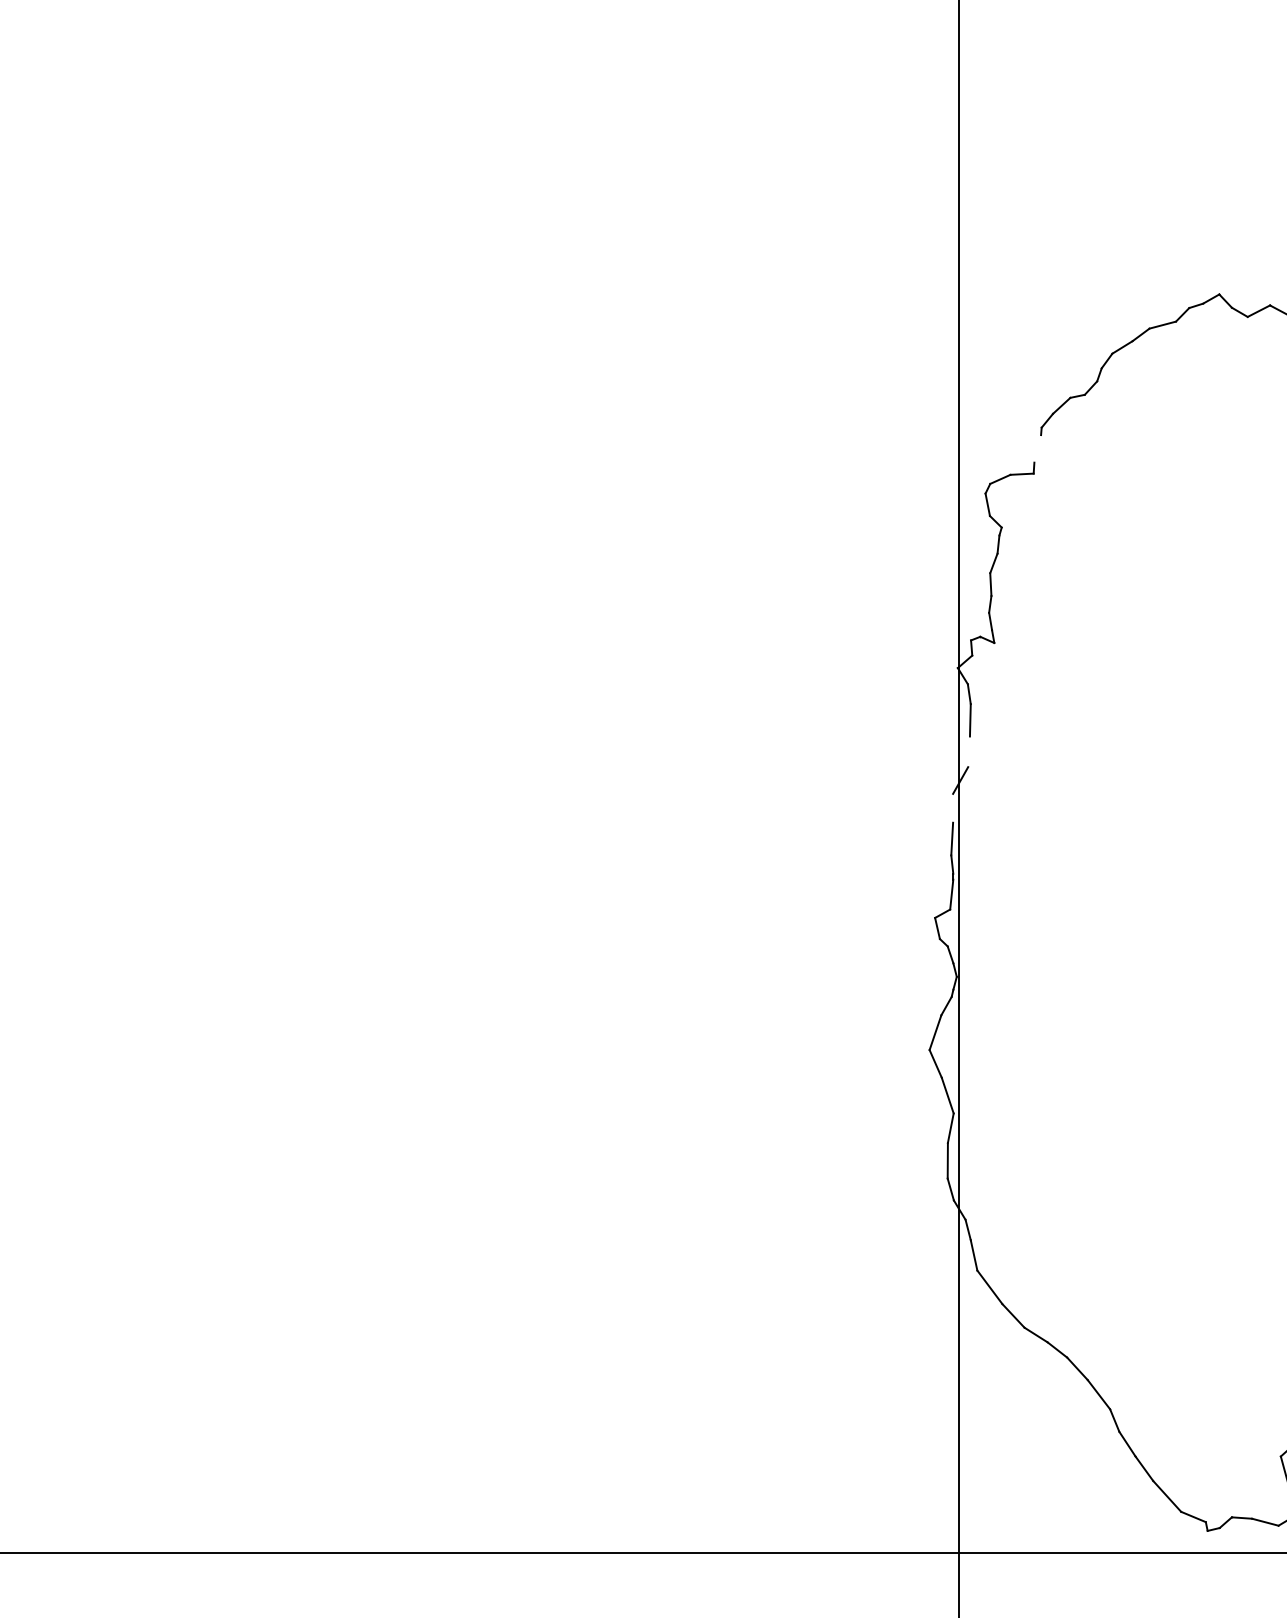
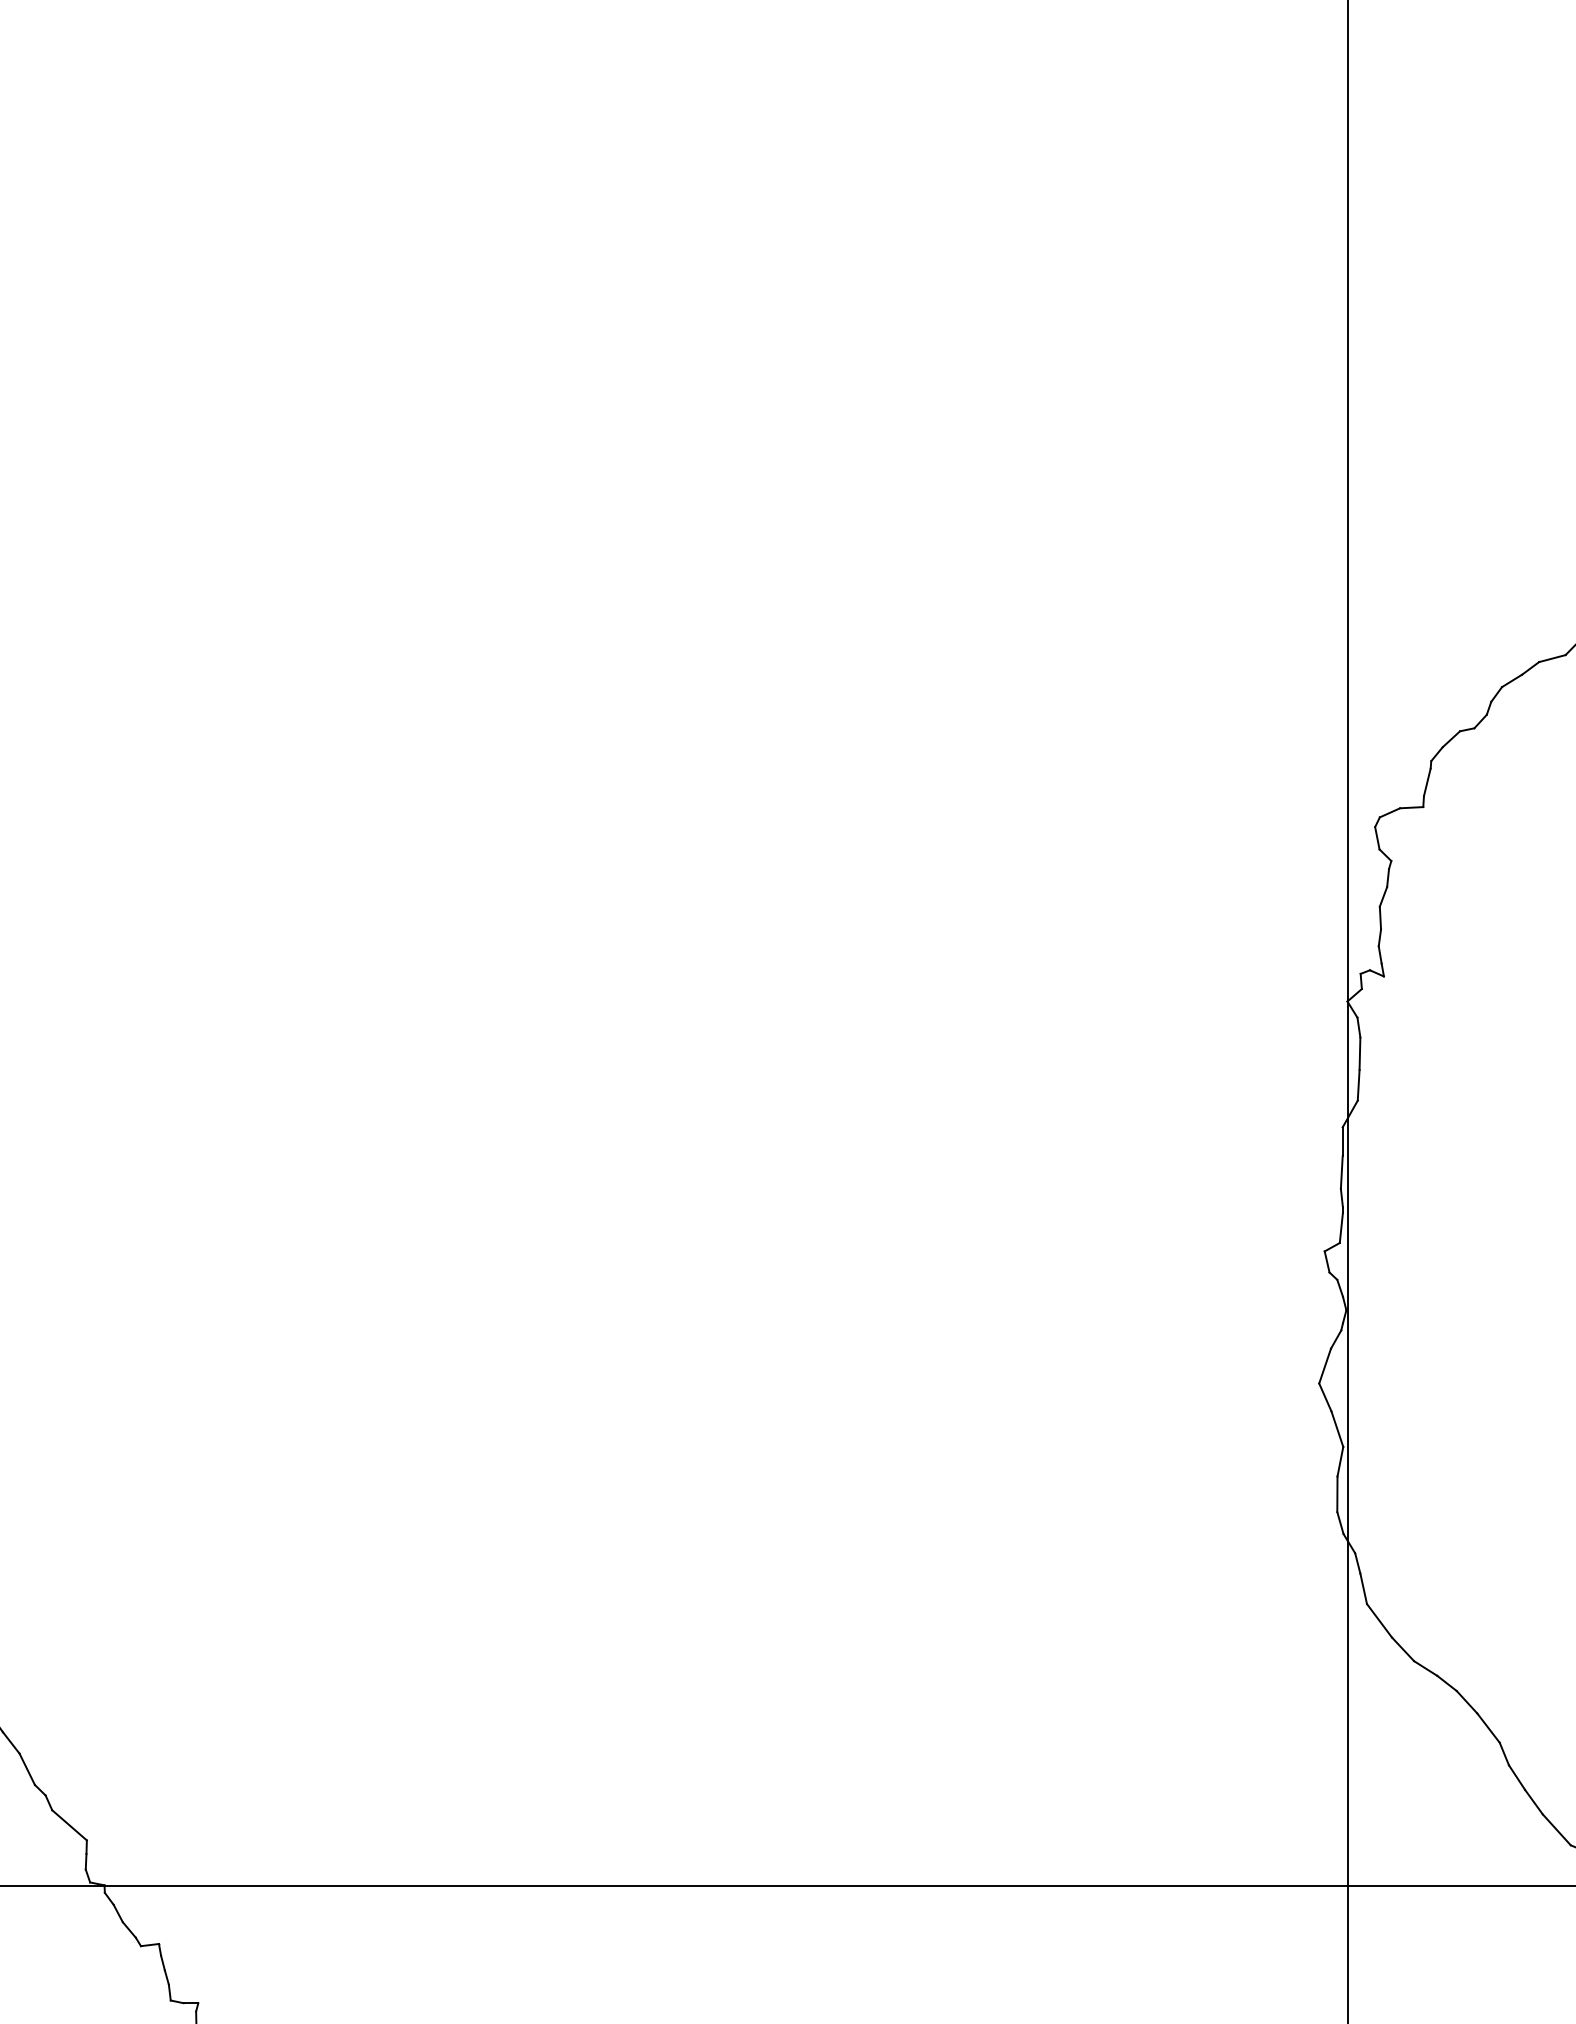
line: (1036, 449) -> (1426, 782), added
line: (968, 751) -> (1358, 1084), added
line: (952, 808) -> (1342, 1141), added

